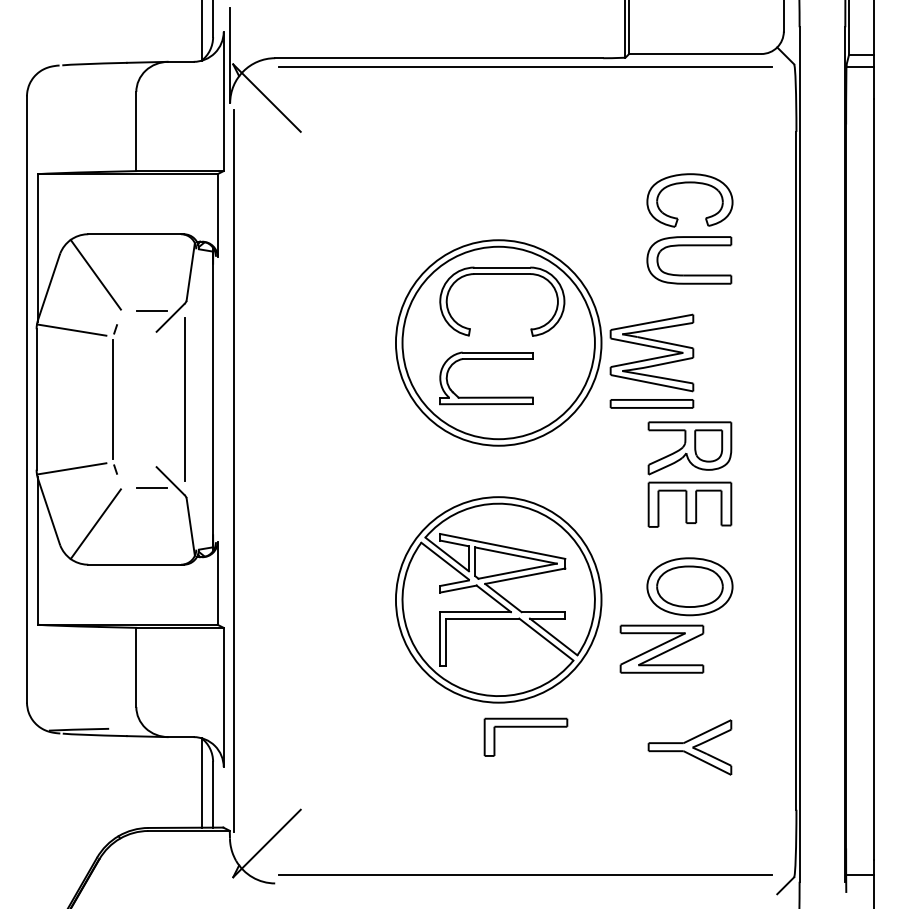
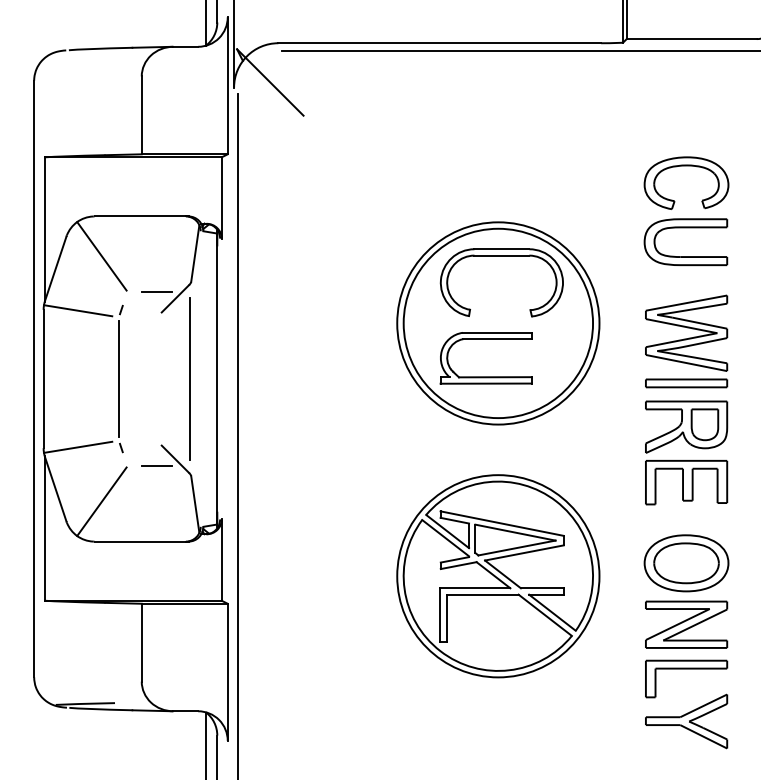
part: (651, 360) -> (686, 340), moved
part: (661, 648) -> (686, 624), moved
part: (525, 727) -> (686, 669), moved

